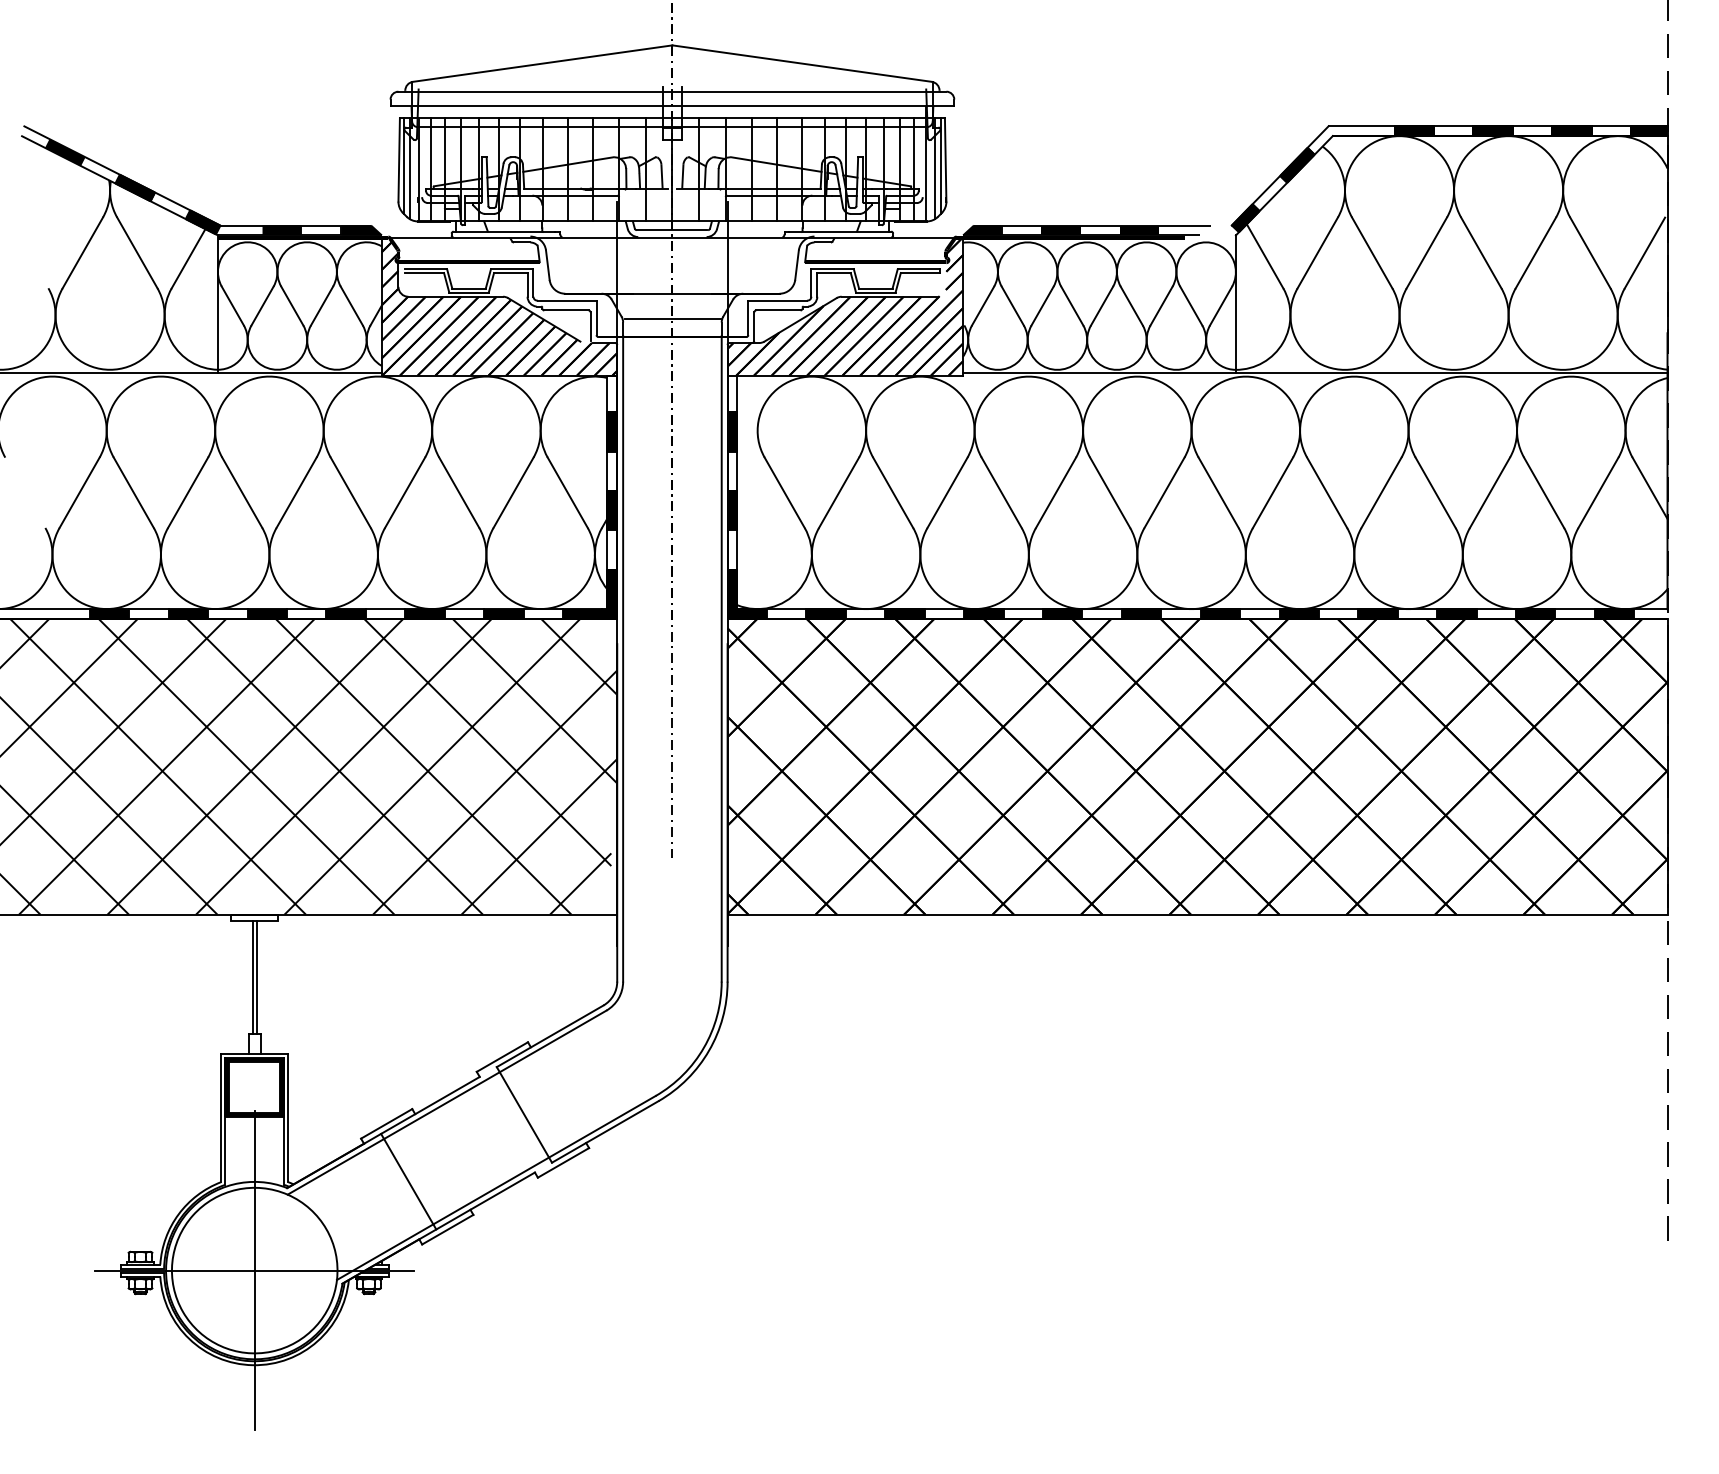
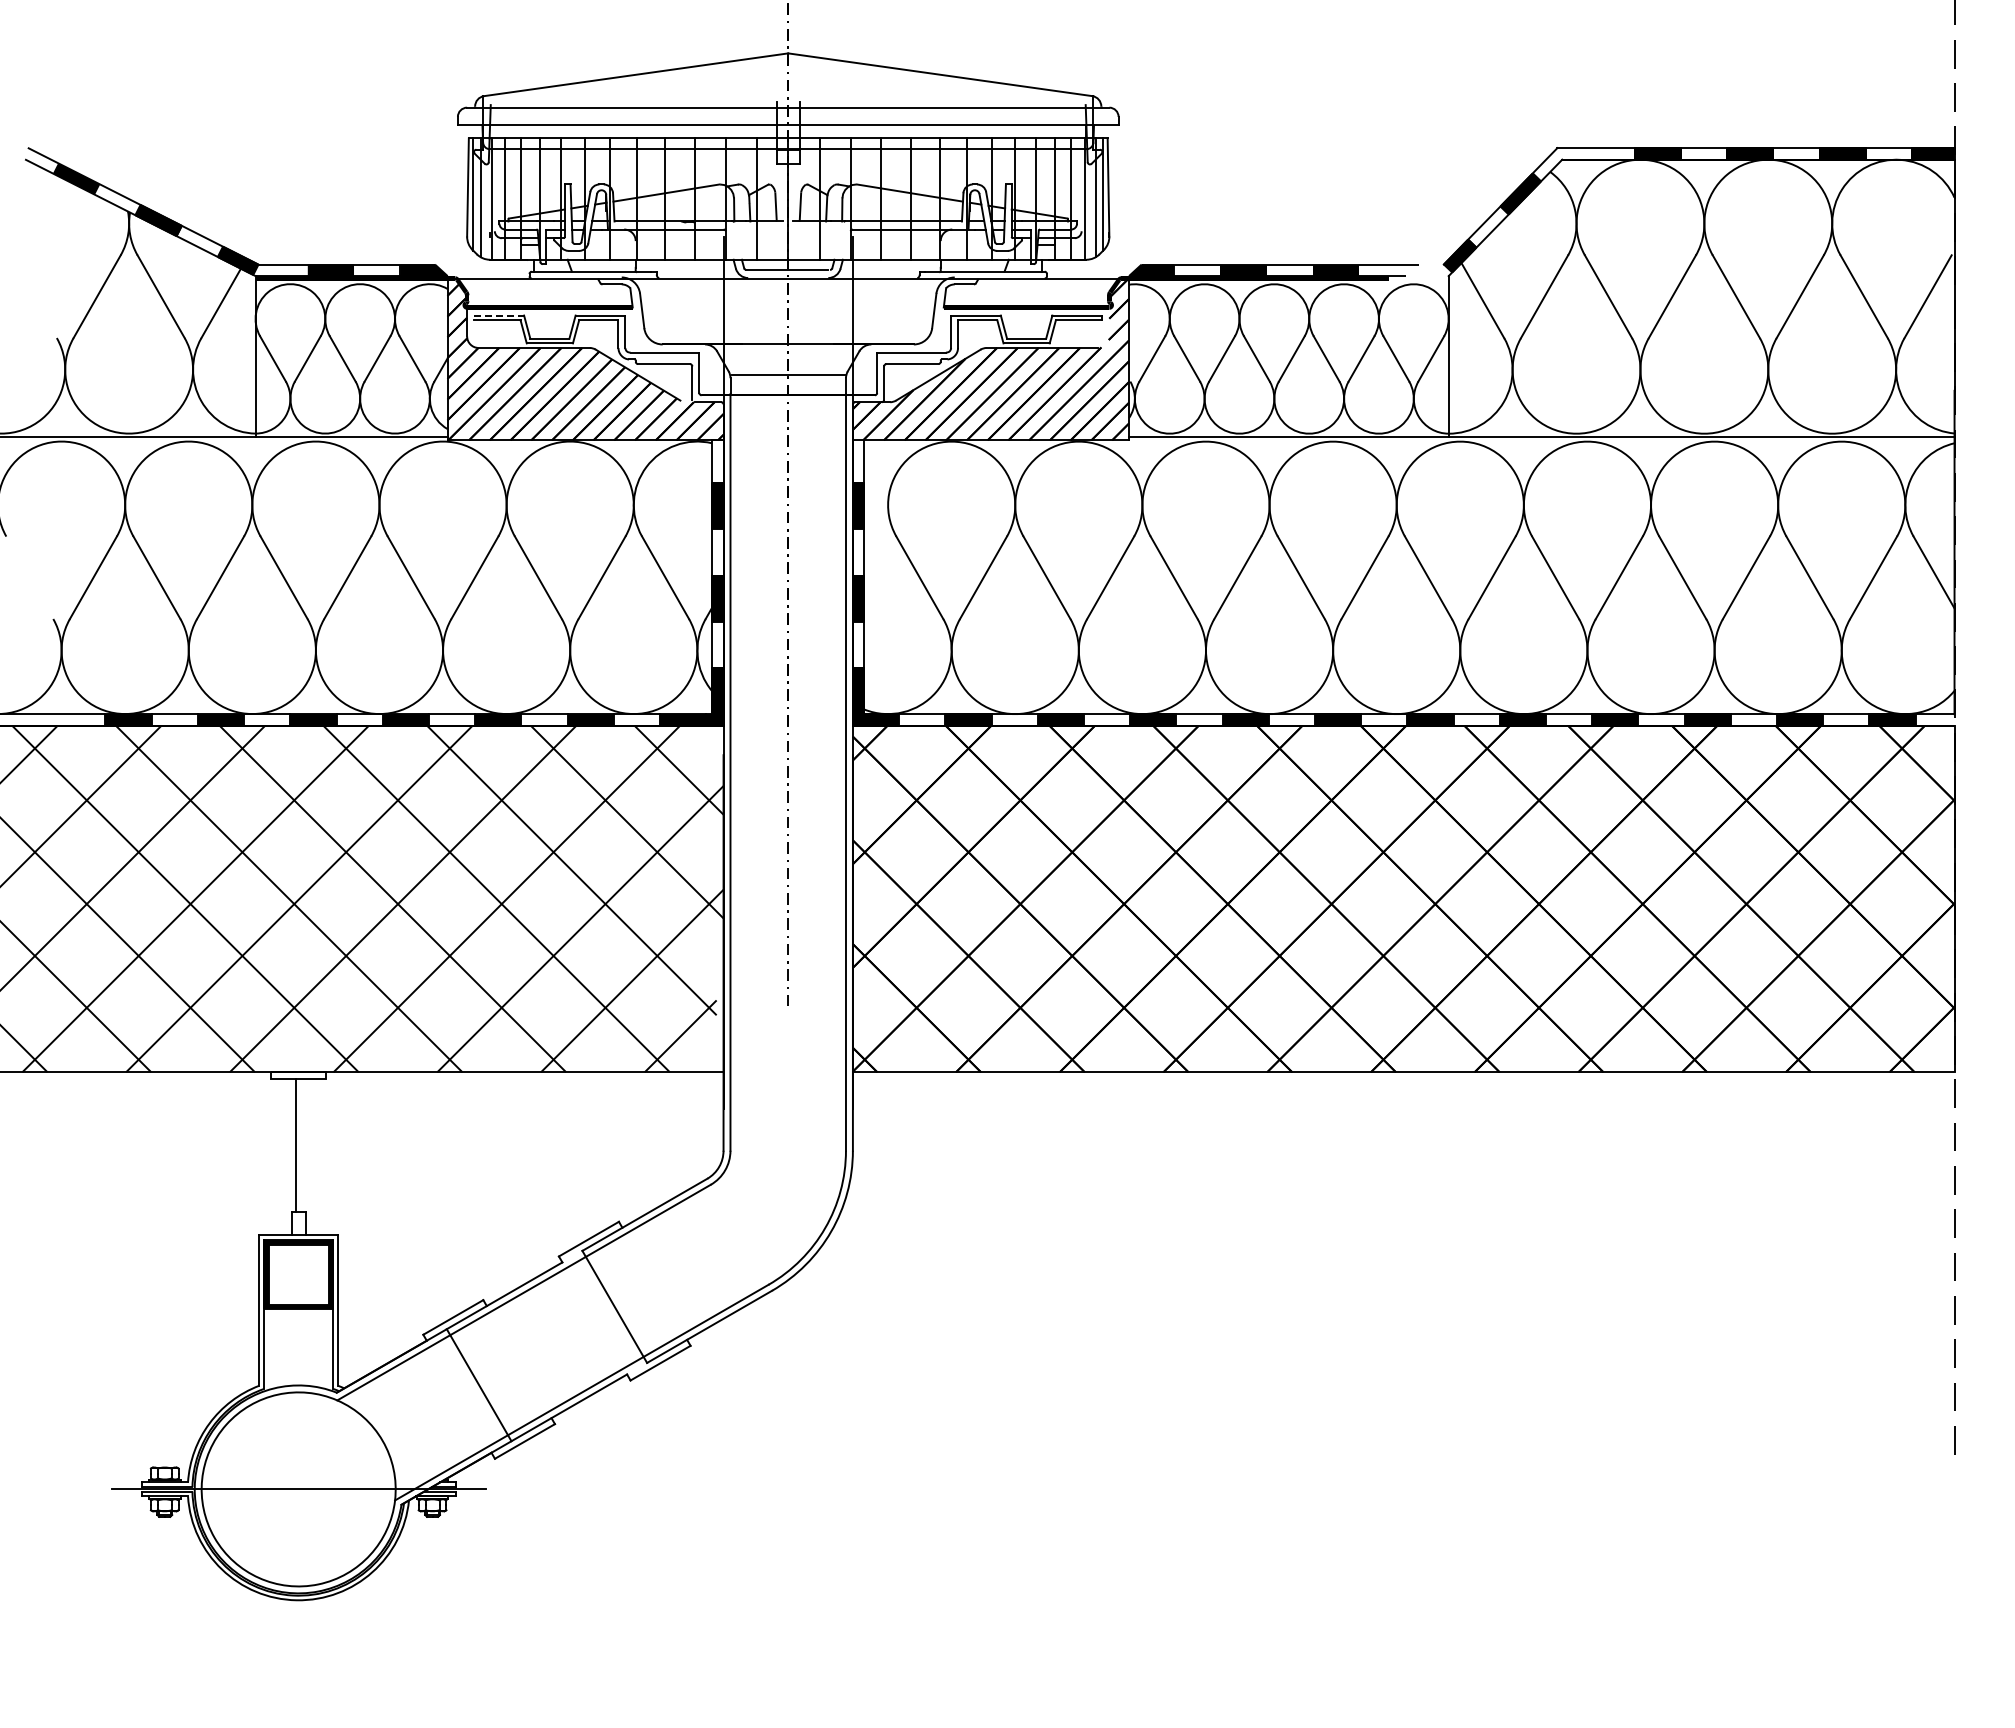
line: (426, 269) -> (499, 315), solid -> dashed
line: (257, 977) -> (301, 1145), removed
line: (254, 1270) -> (298, 1489), removed

